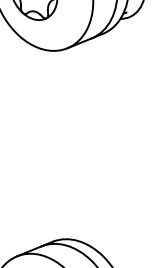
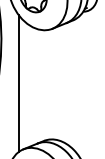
line: (8, 142) -> (18, 83), added

